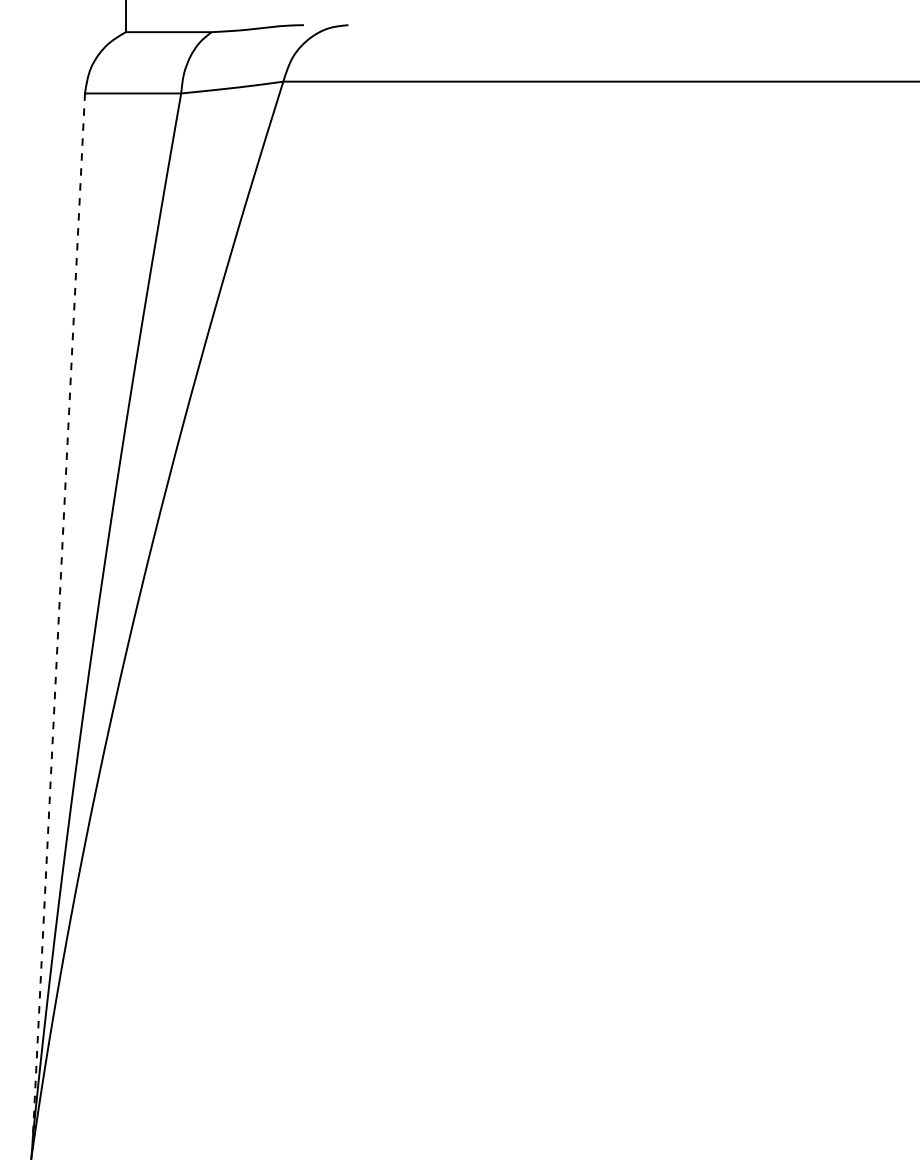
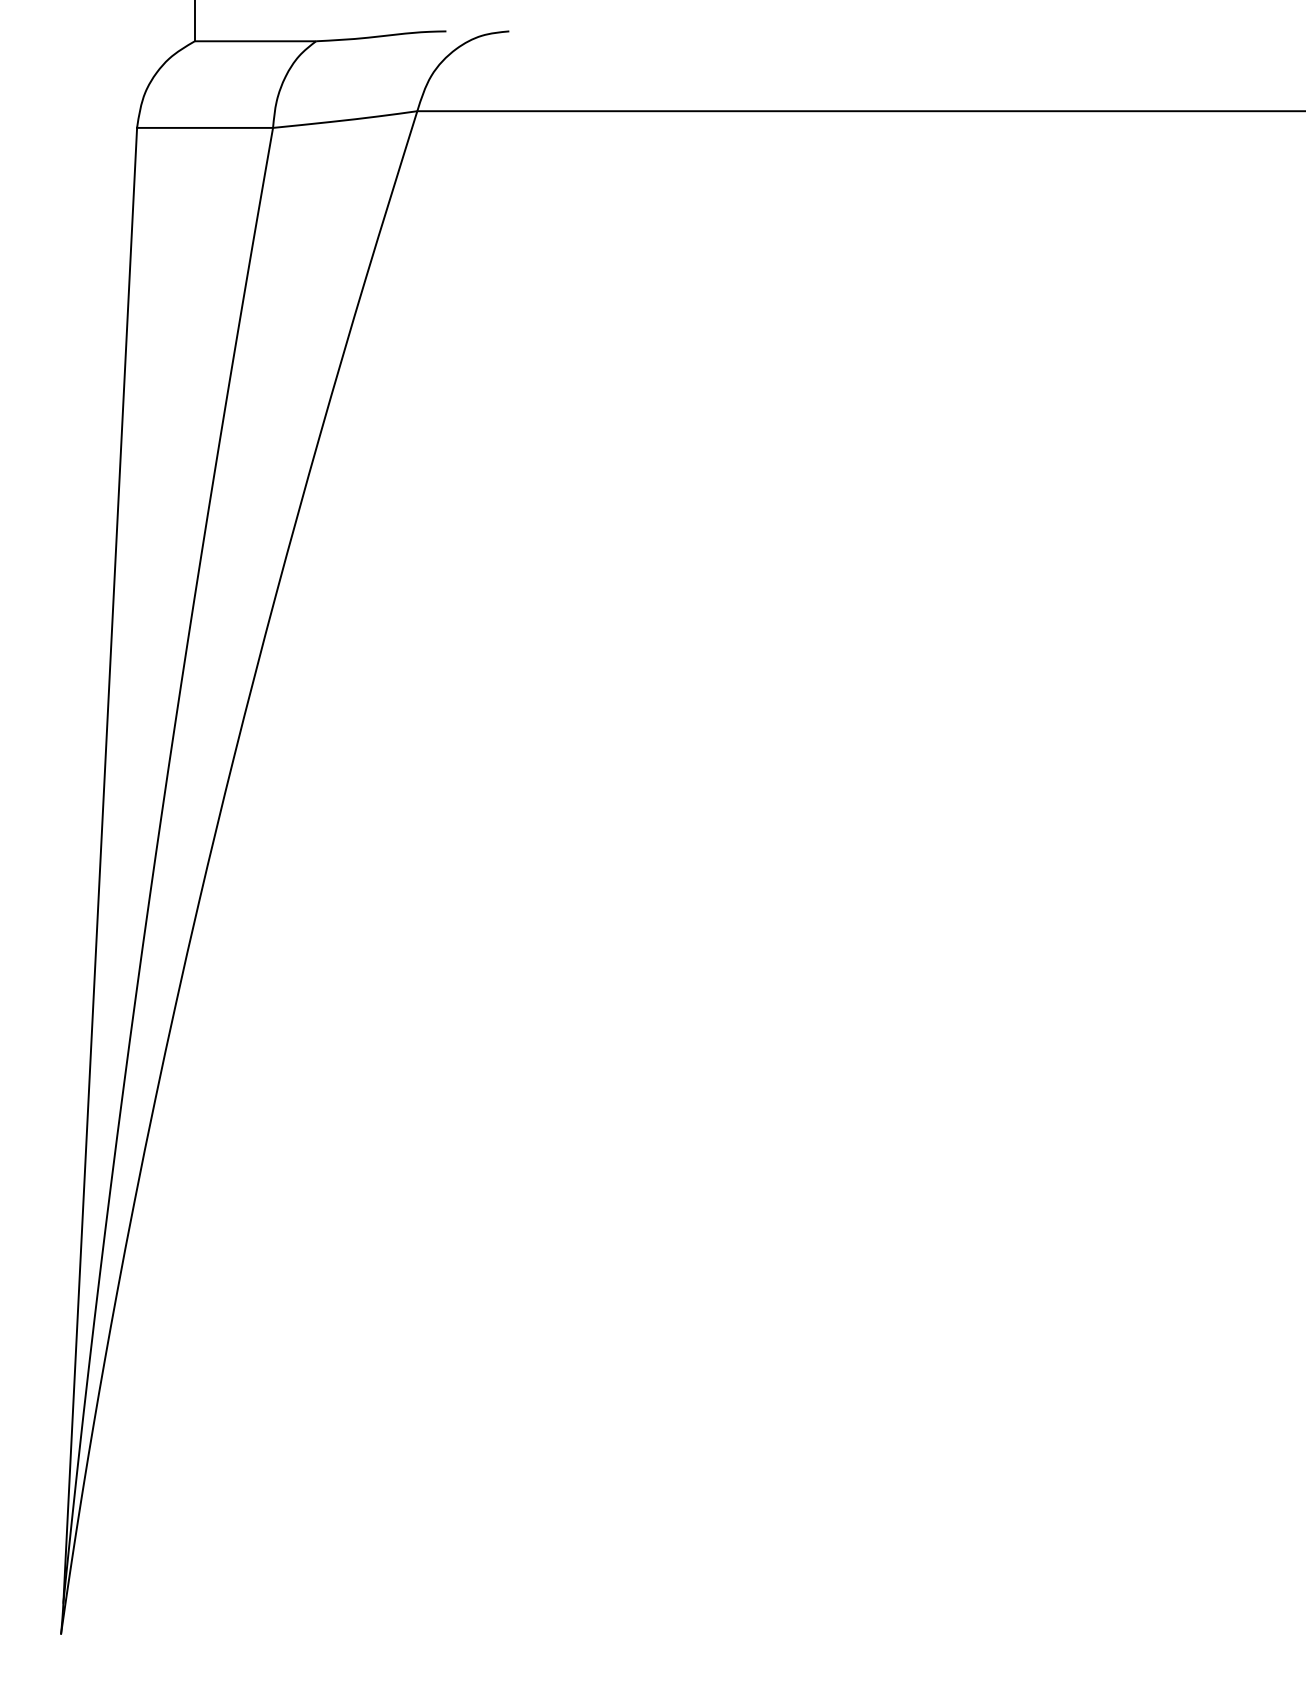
line: (59, 615) -> (100, 865), dashed -> solid

